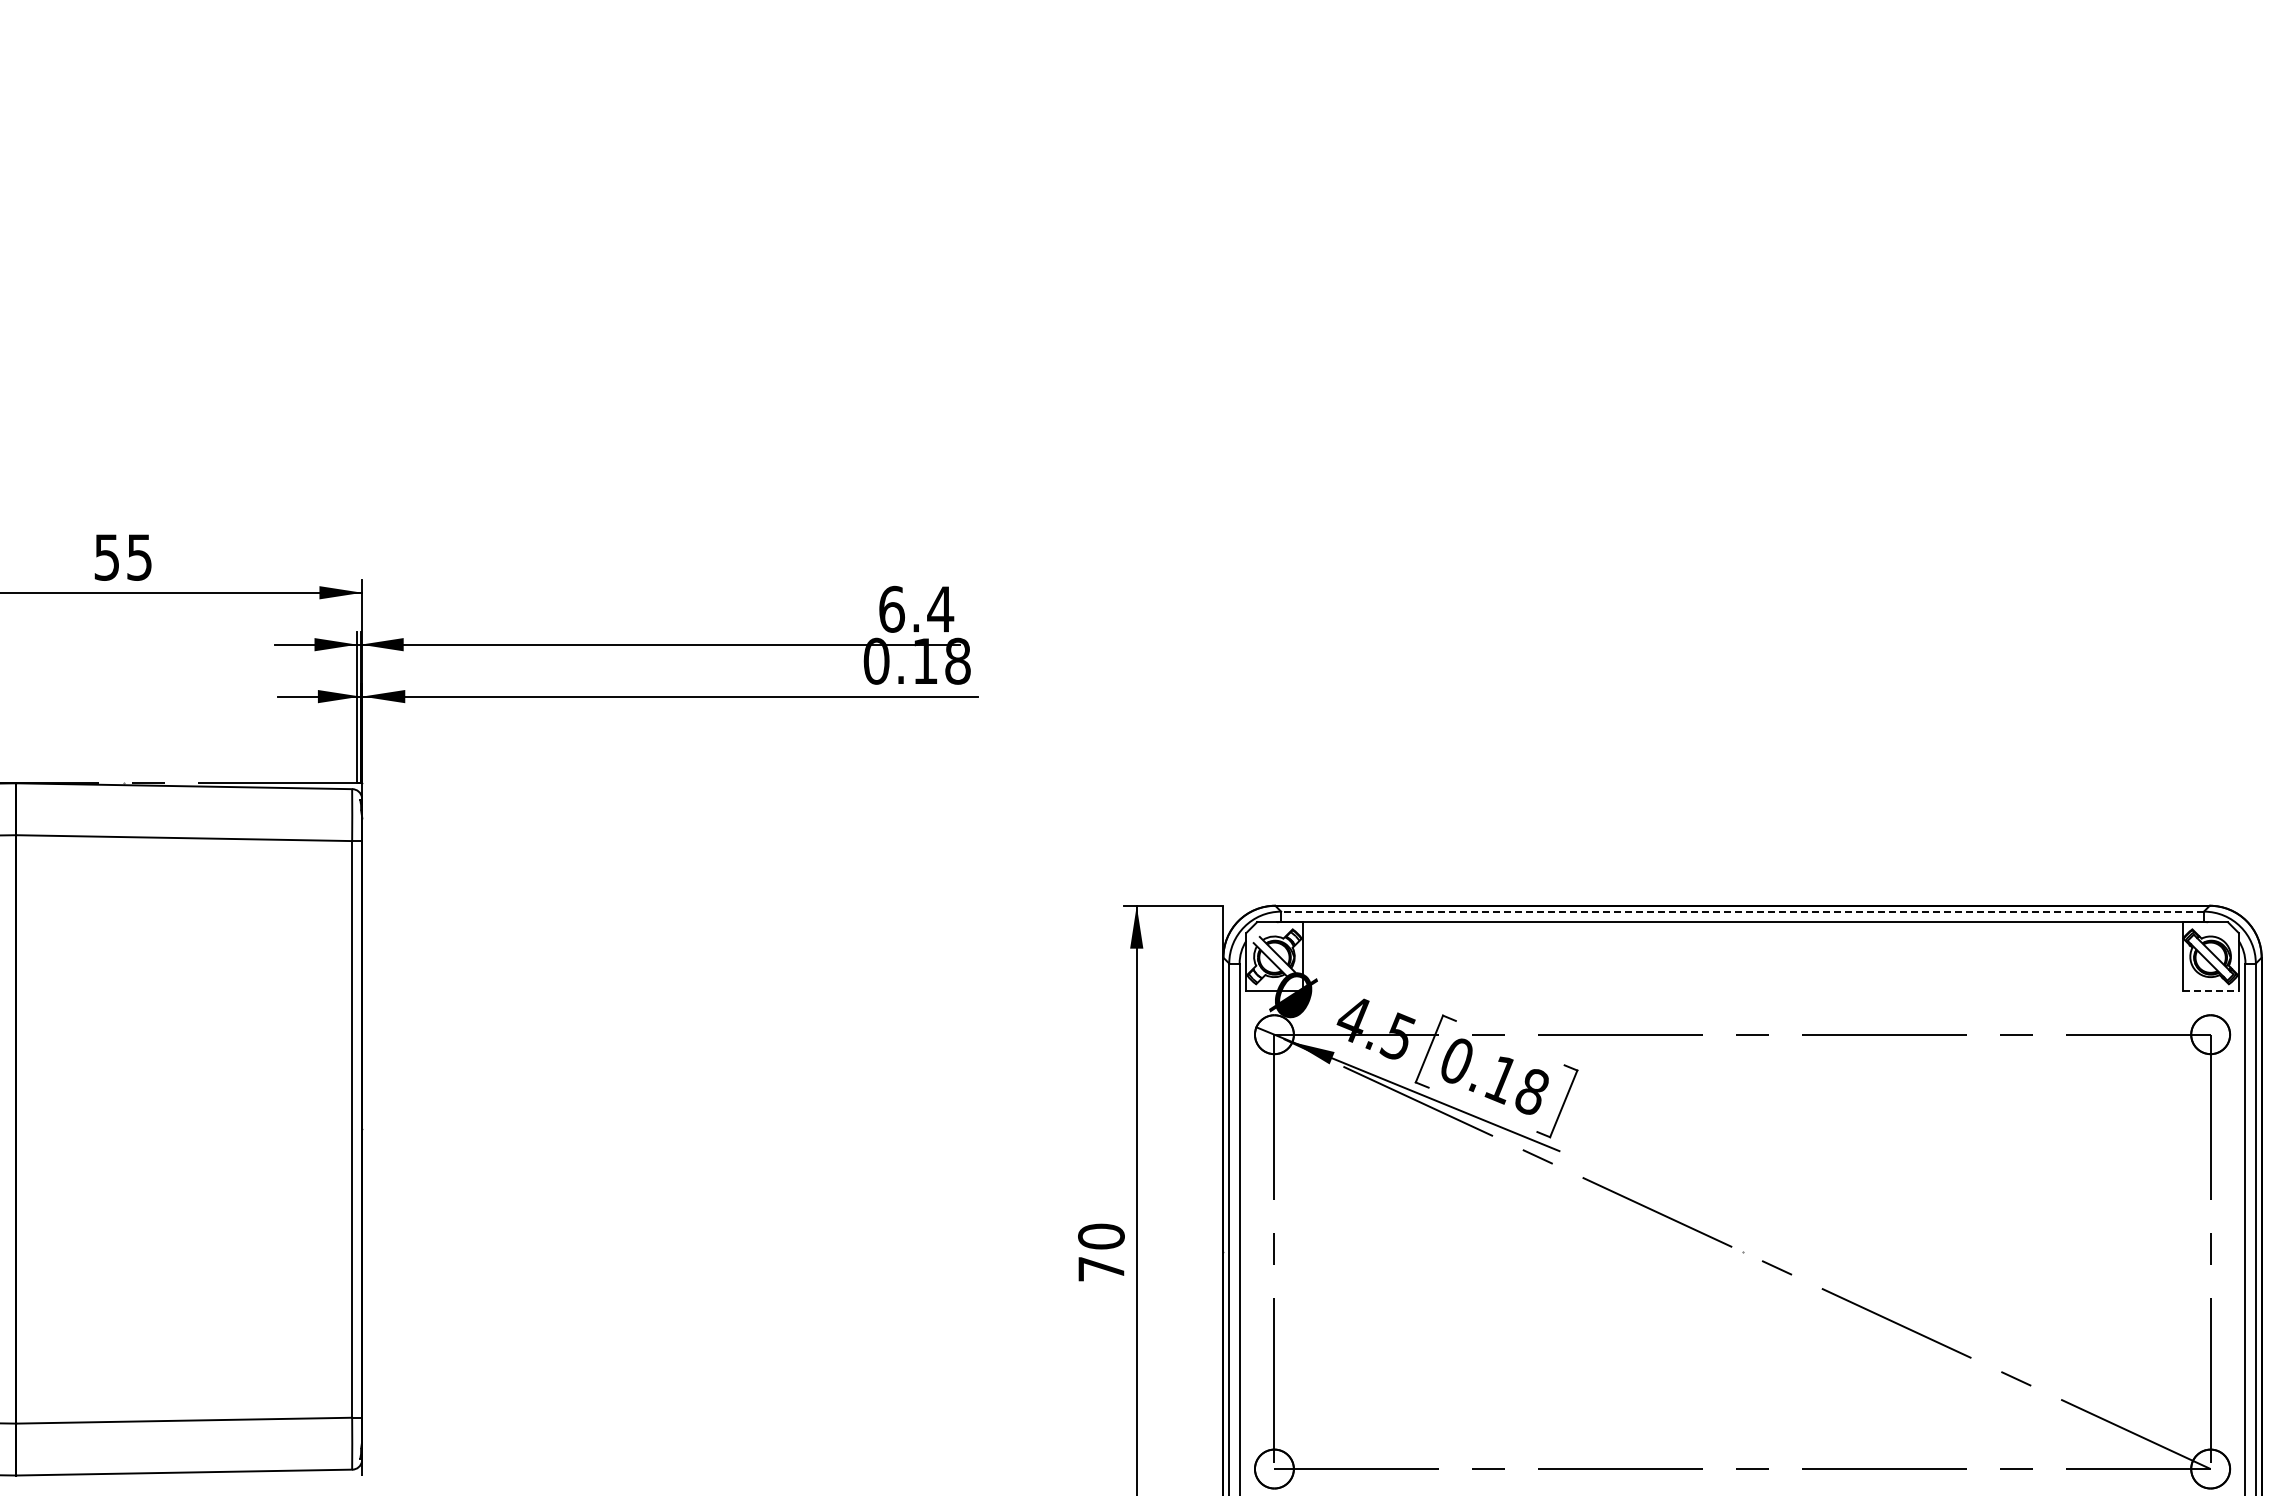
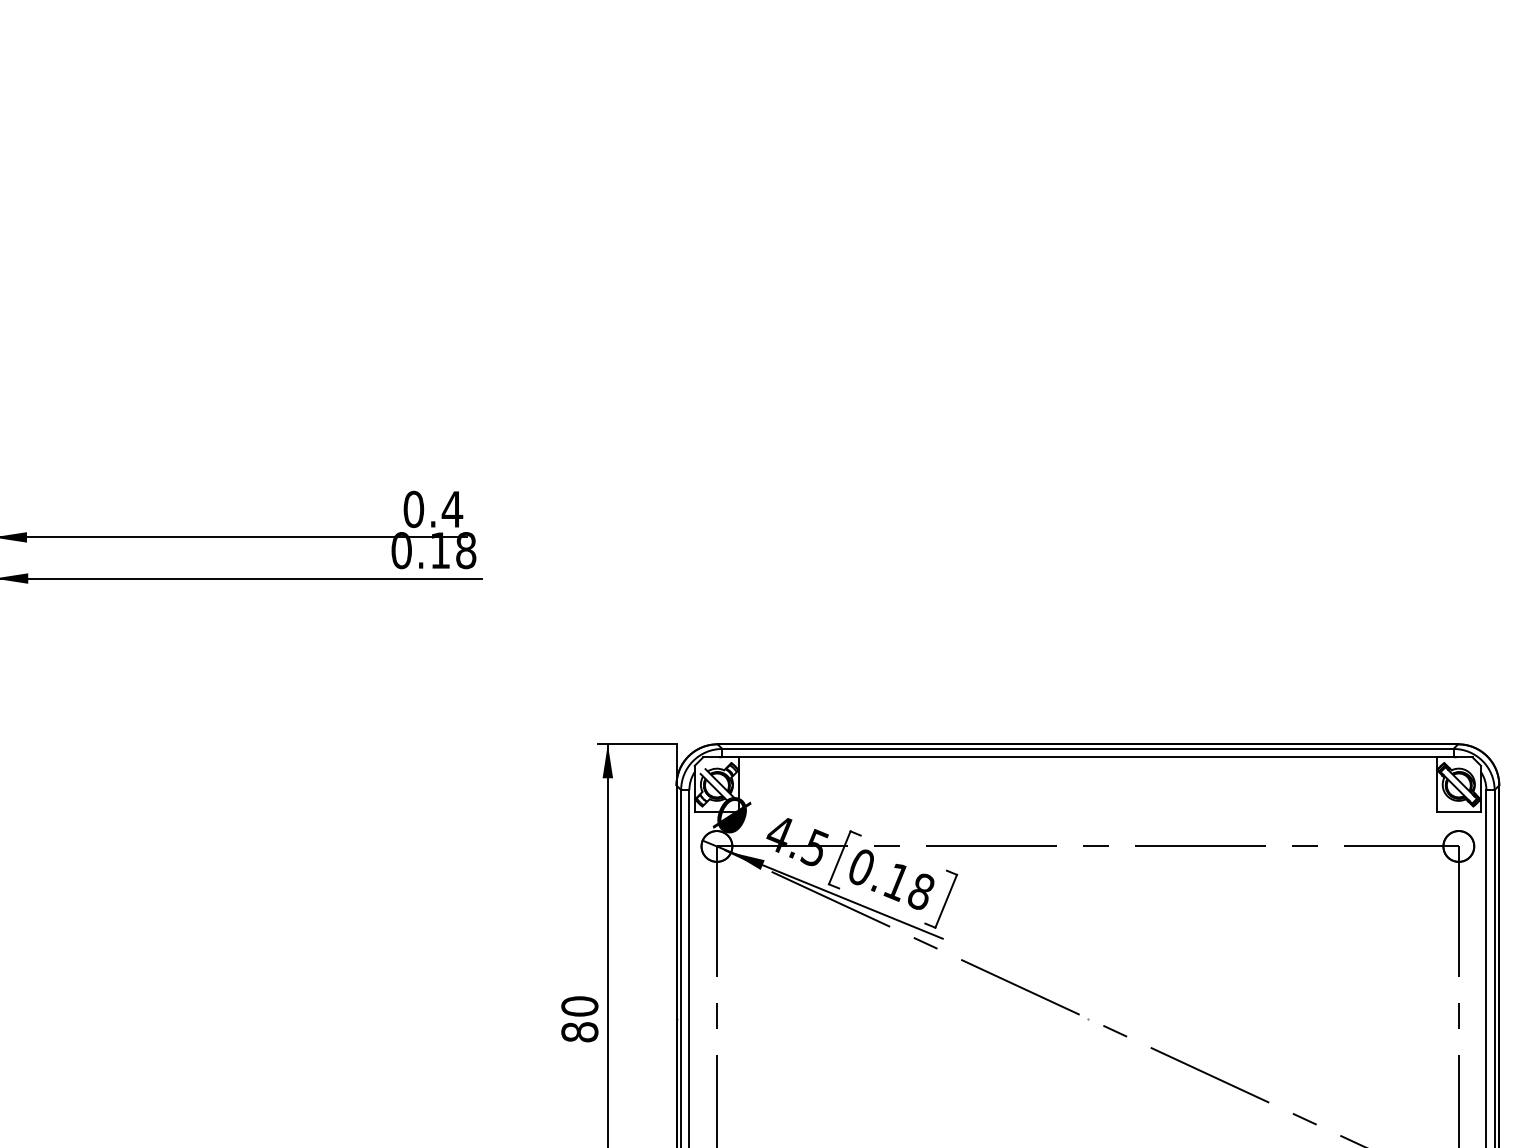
text: (891, 608) -> (413, 508), 6.4 -> 0.4
line: (1742, 911) -> (1087, 748), dashed -> solid
line: (2211, 991) -> (1459, 812), dashed -> solid
text: (1101, 1268) -> (579, 1031), 70 -> 80

